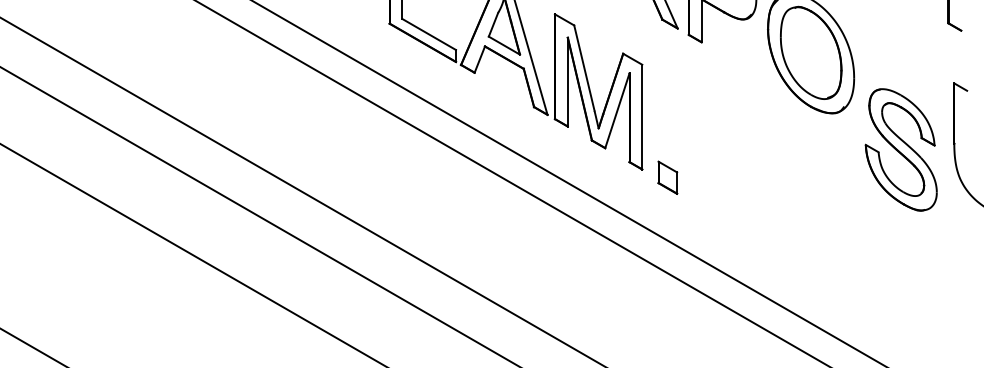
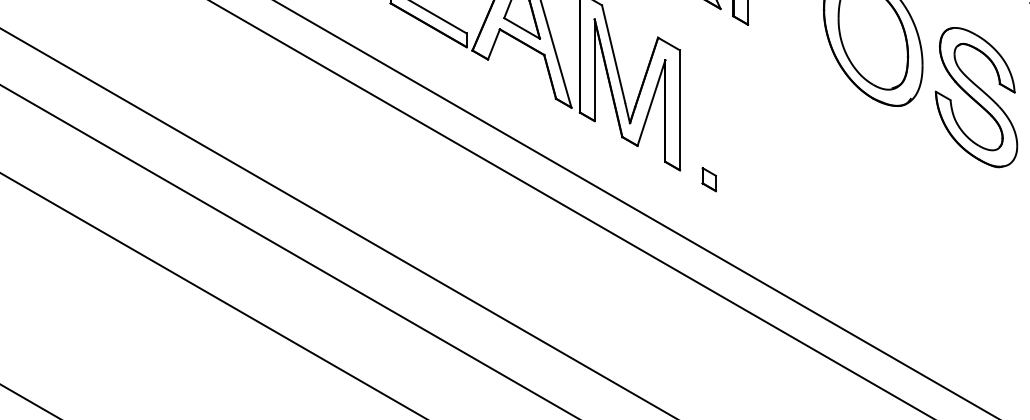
part: (900, 149) -> (975, 96), moved
part: (667, 177) -> (708, 179), size x0.62

